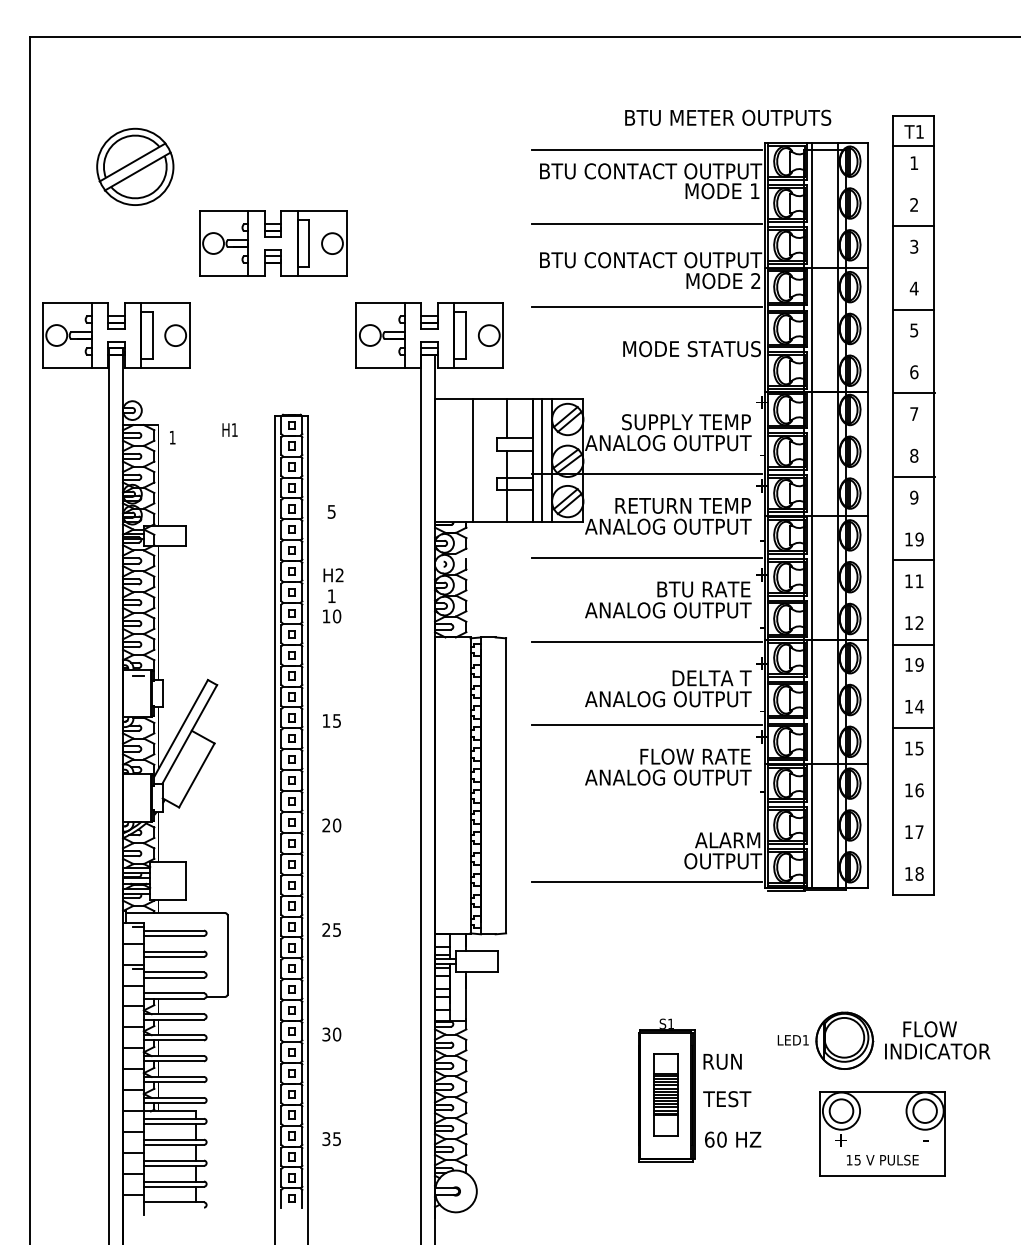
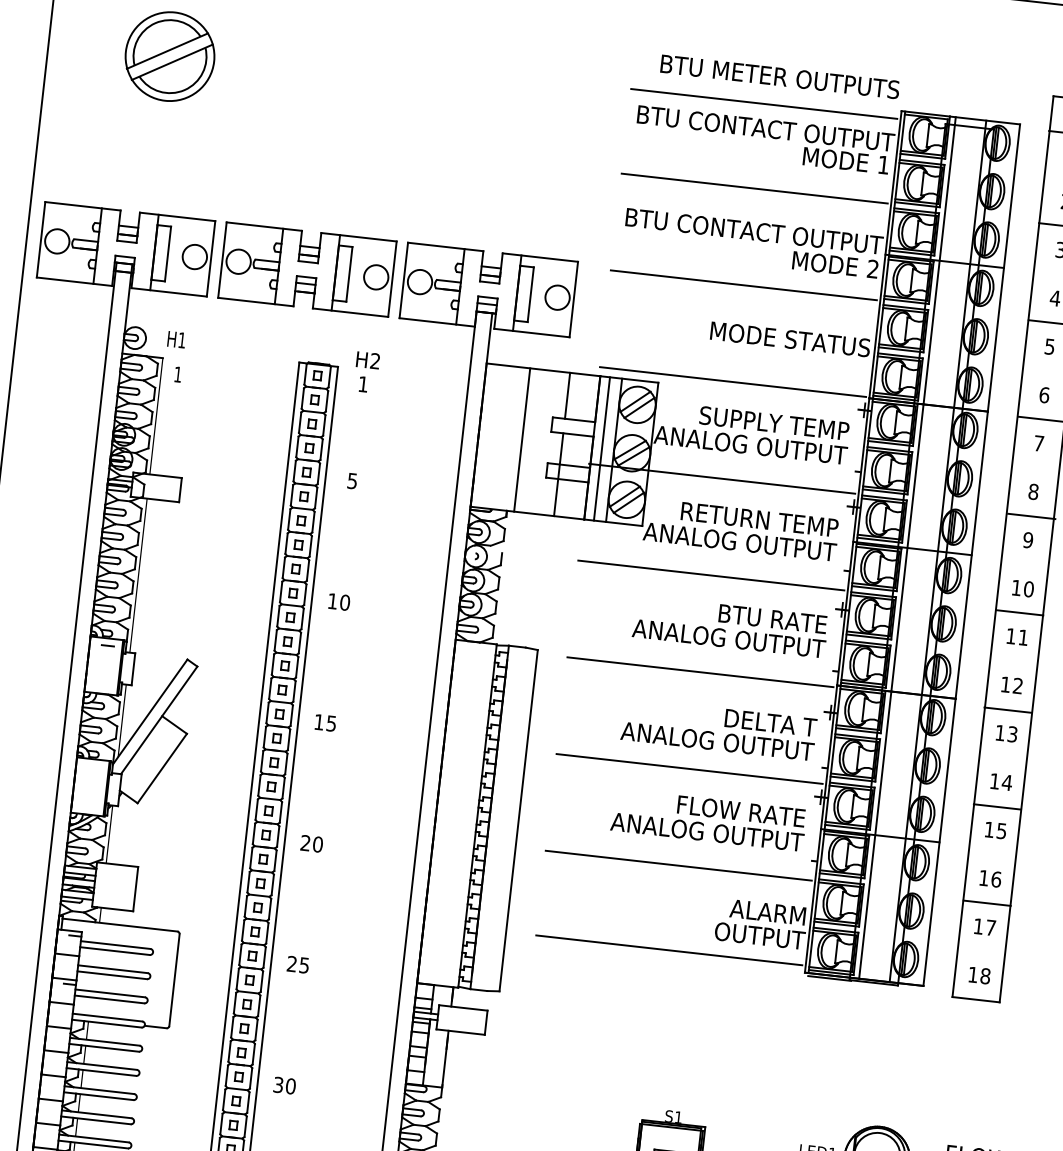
text: (728, 117) -> (780, 76), moved
part: (273, 243) -> (308, 269), moved
line: (647, 390) -> (733, 381), added
text: (229, 429) -> (176, 339), moved
text: (919, 539) -> (1028, 589), 19 -> 10
text: (333, 585) -> (366, 372), moved
text: (919, 664) -> (1012, 733), 19 -> 13
line: (647, 808) -> (679, 865), added
line: (913, 811) -> (986, 903), added

